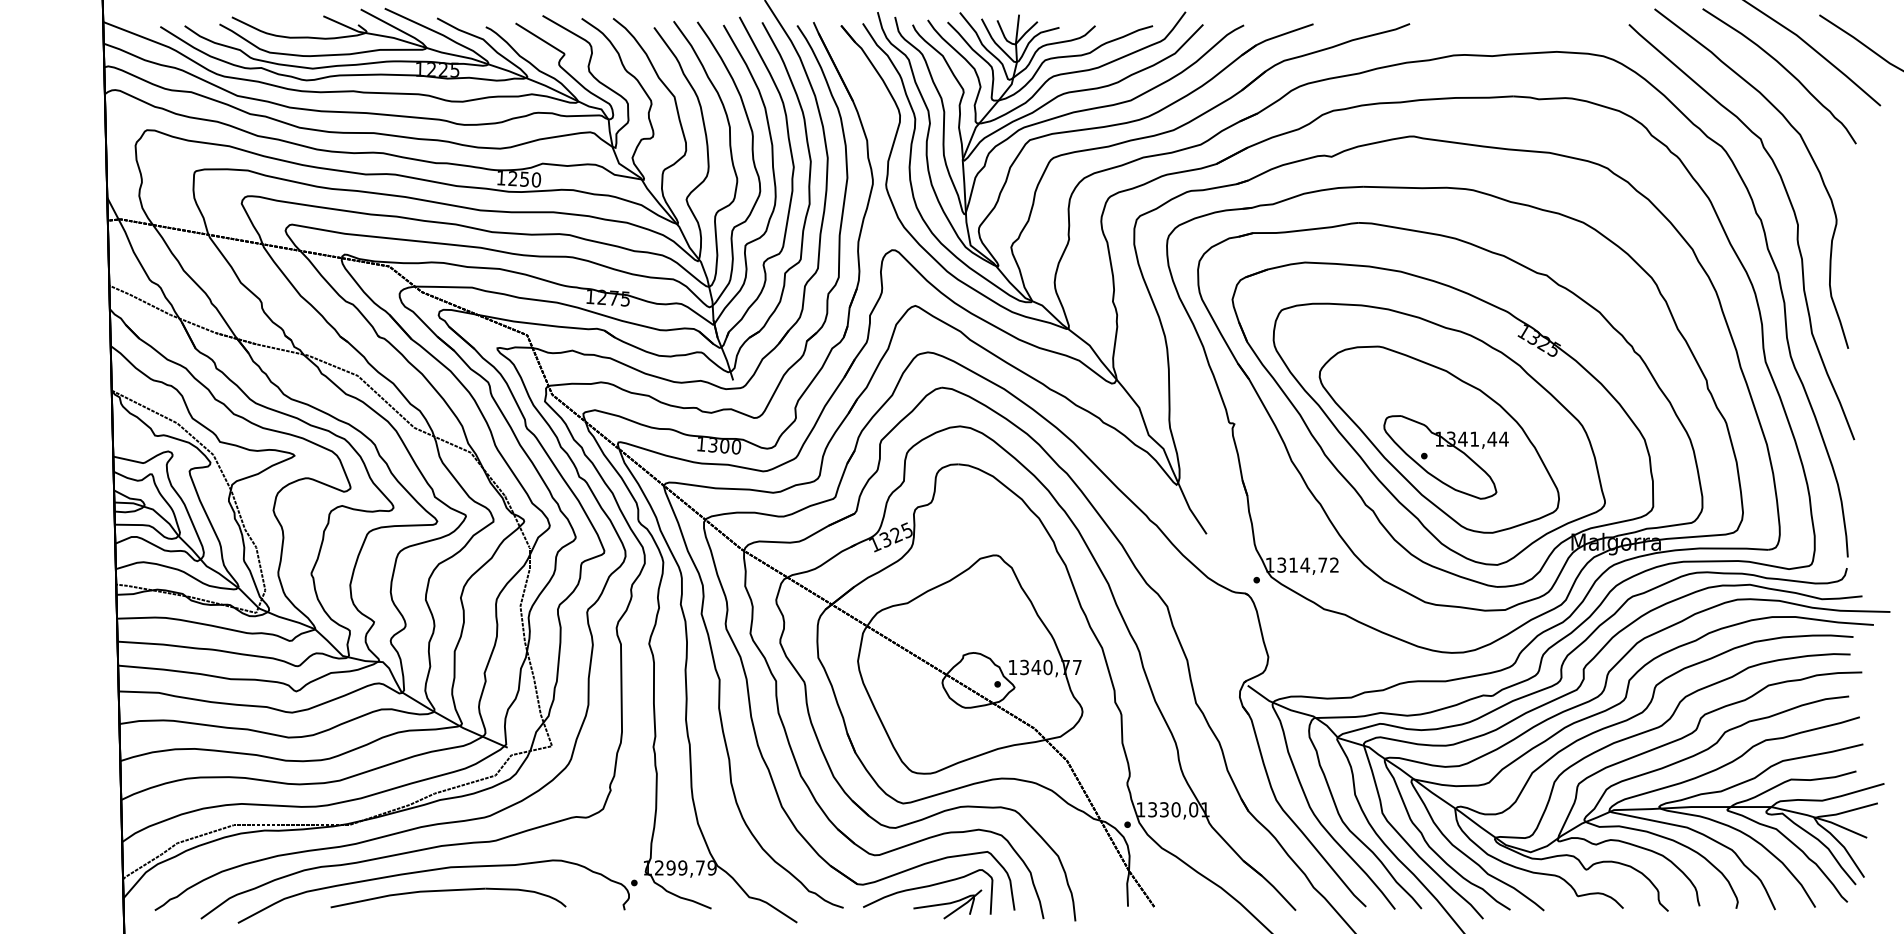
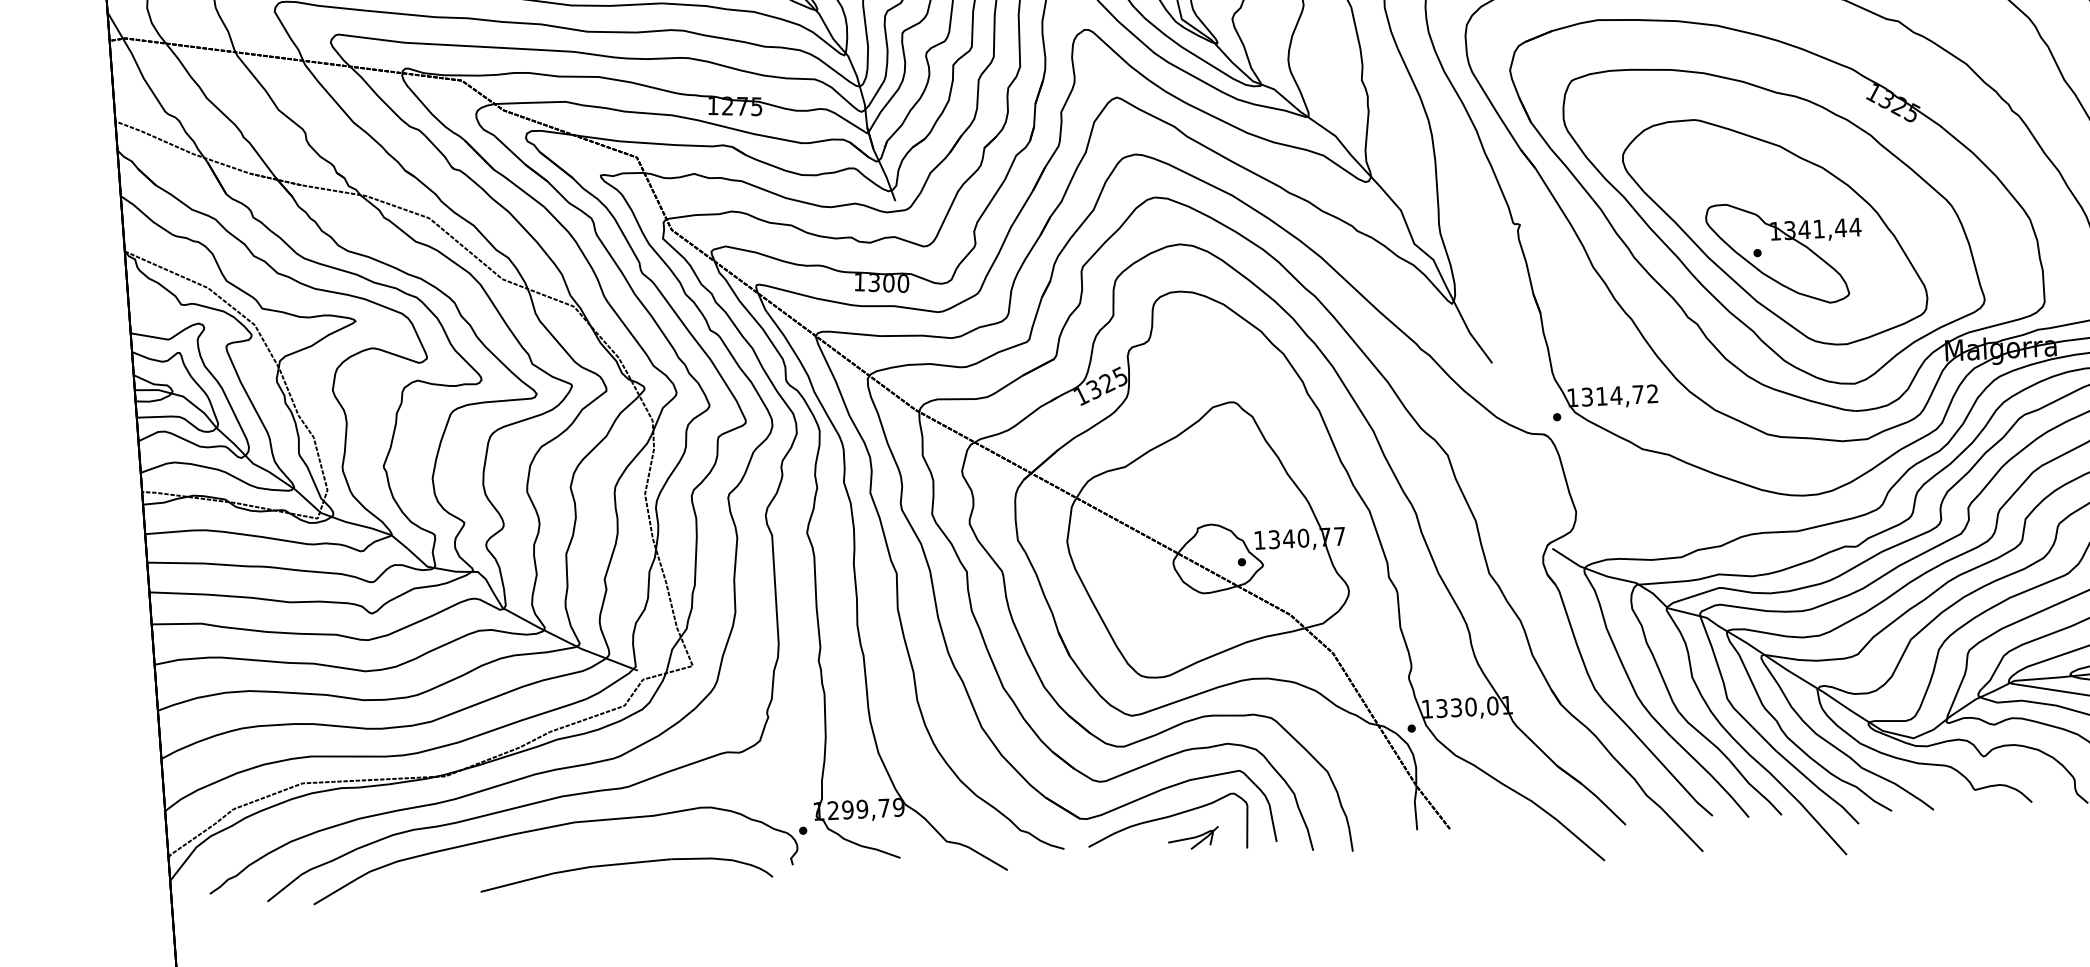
part: (448, 897) -> (626, 872), moved
part: (947, 904) -> (1193, 838), size x0.6

